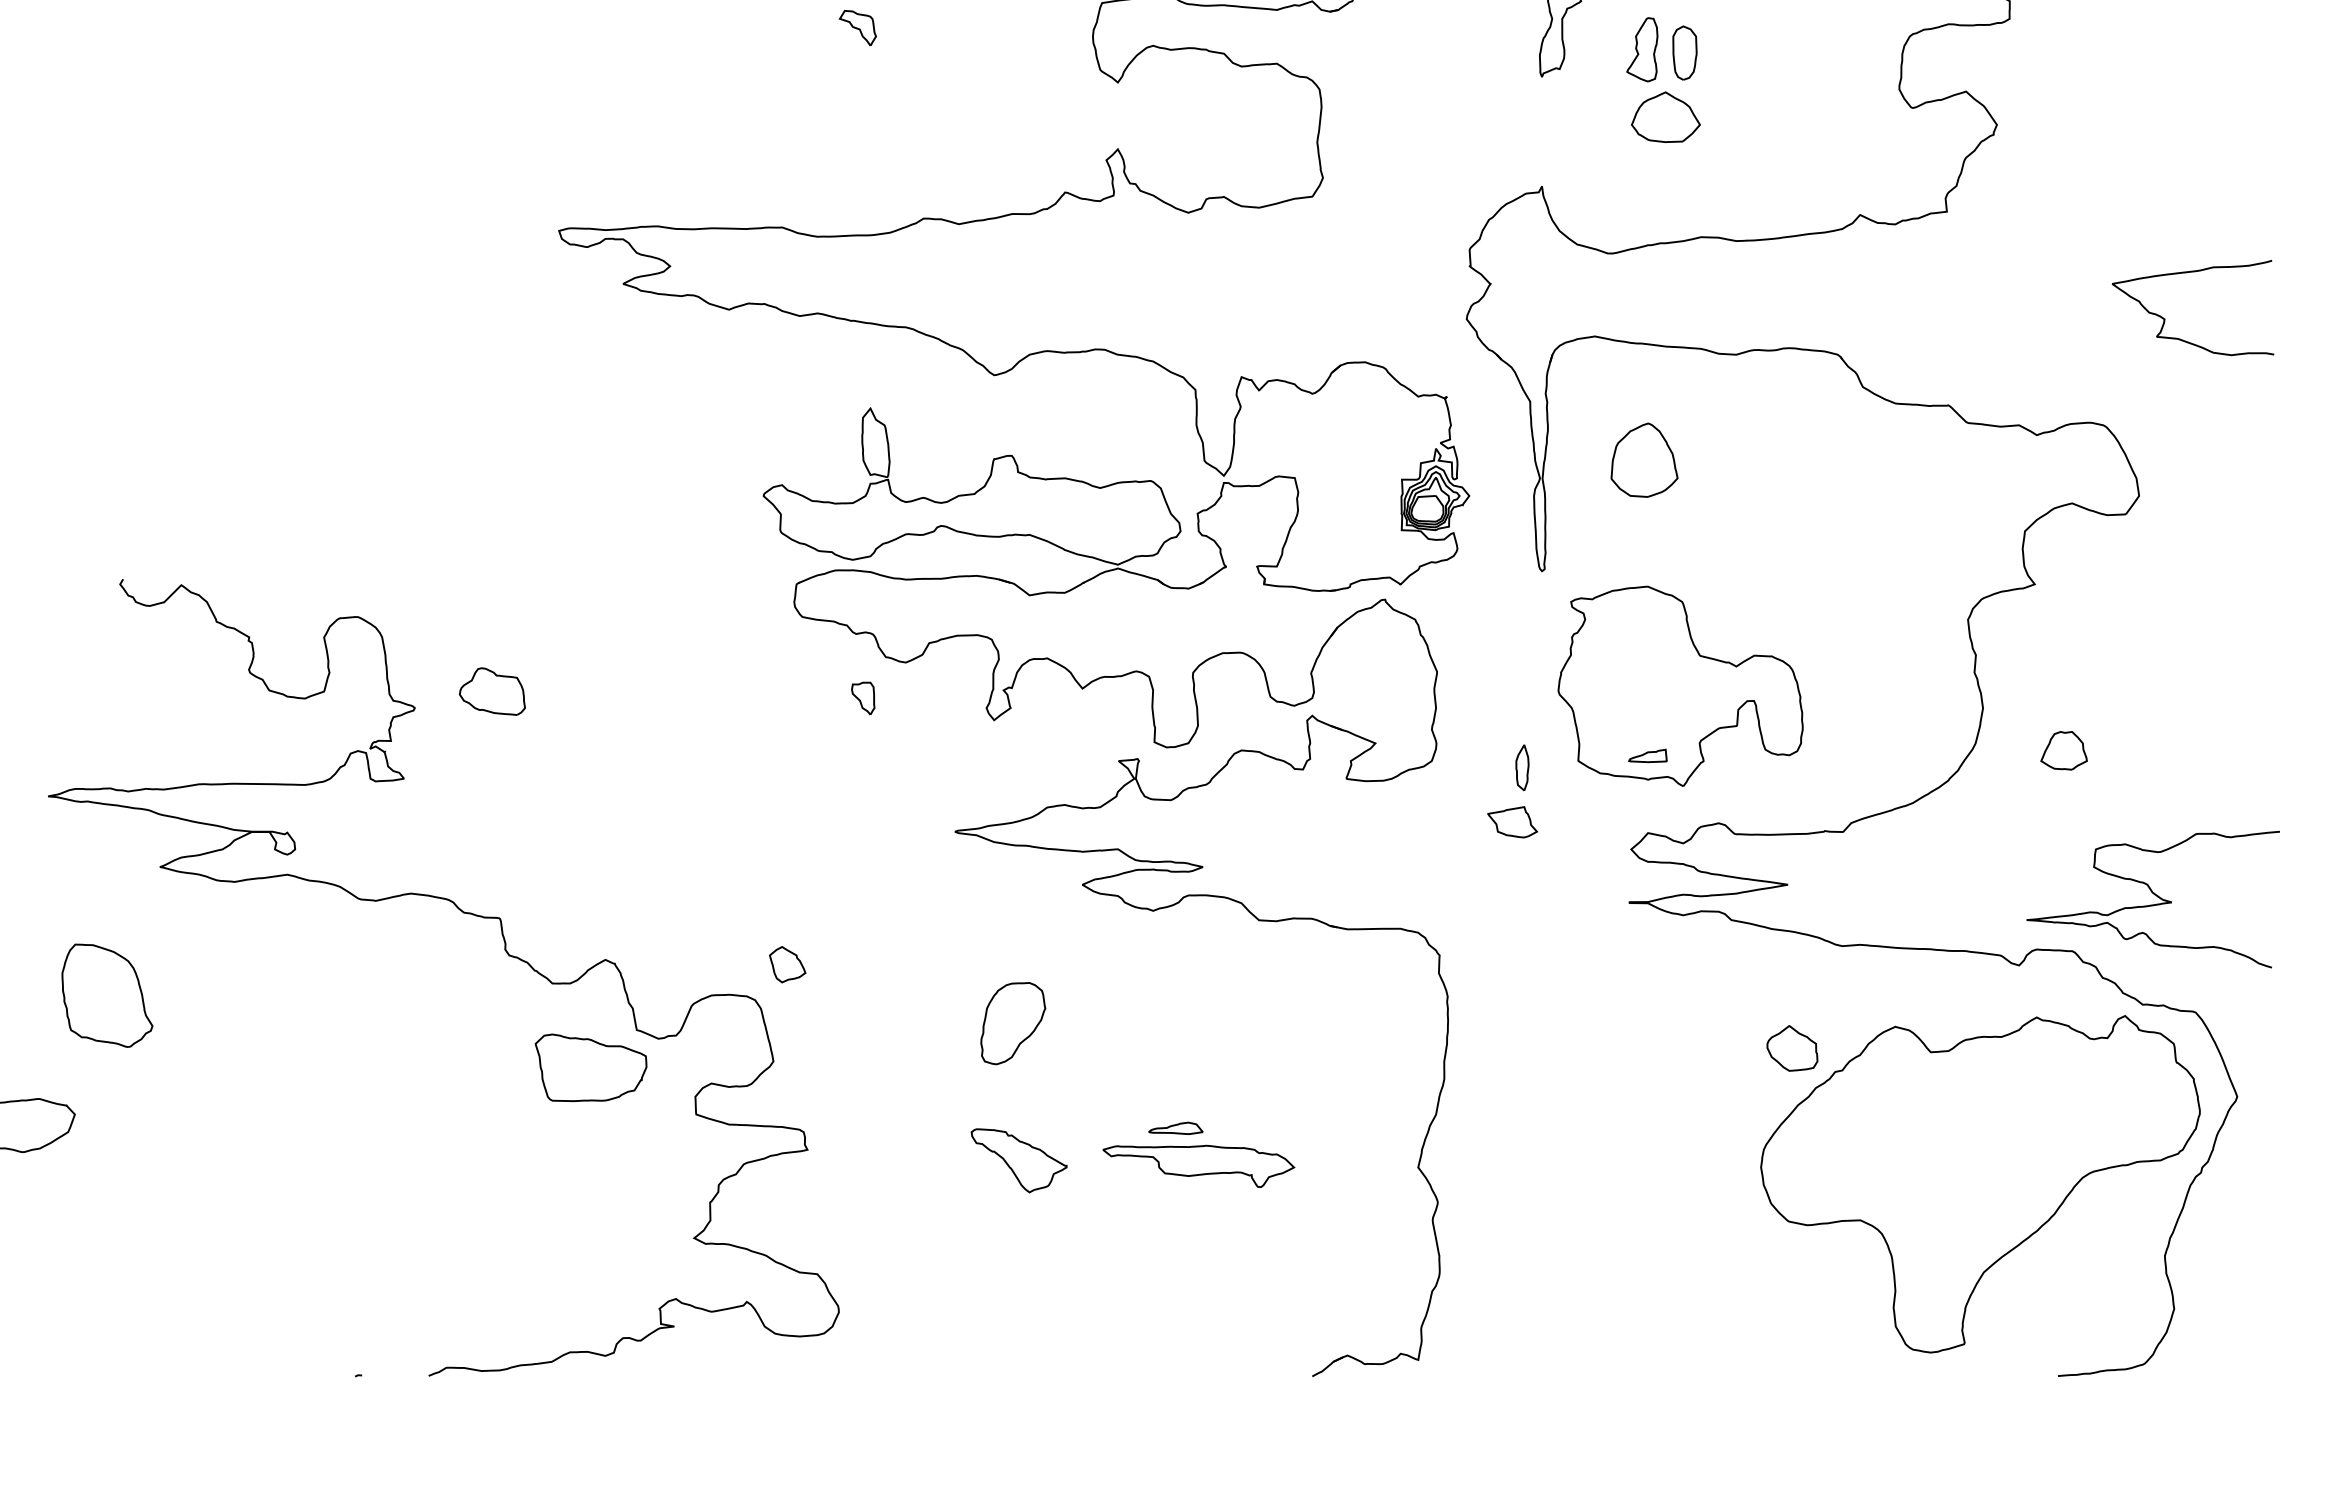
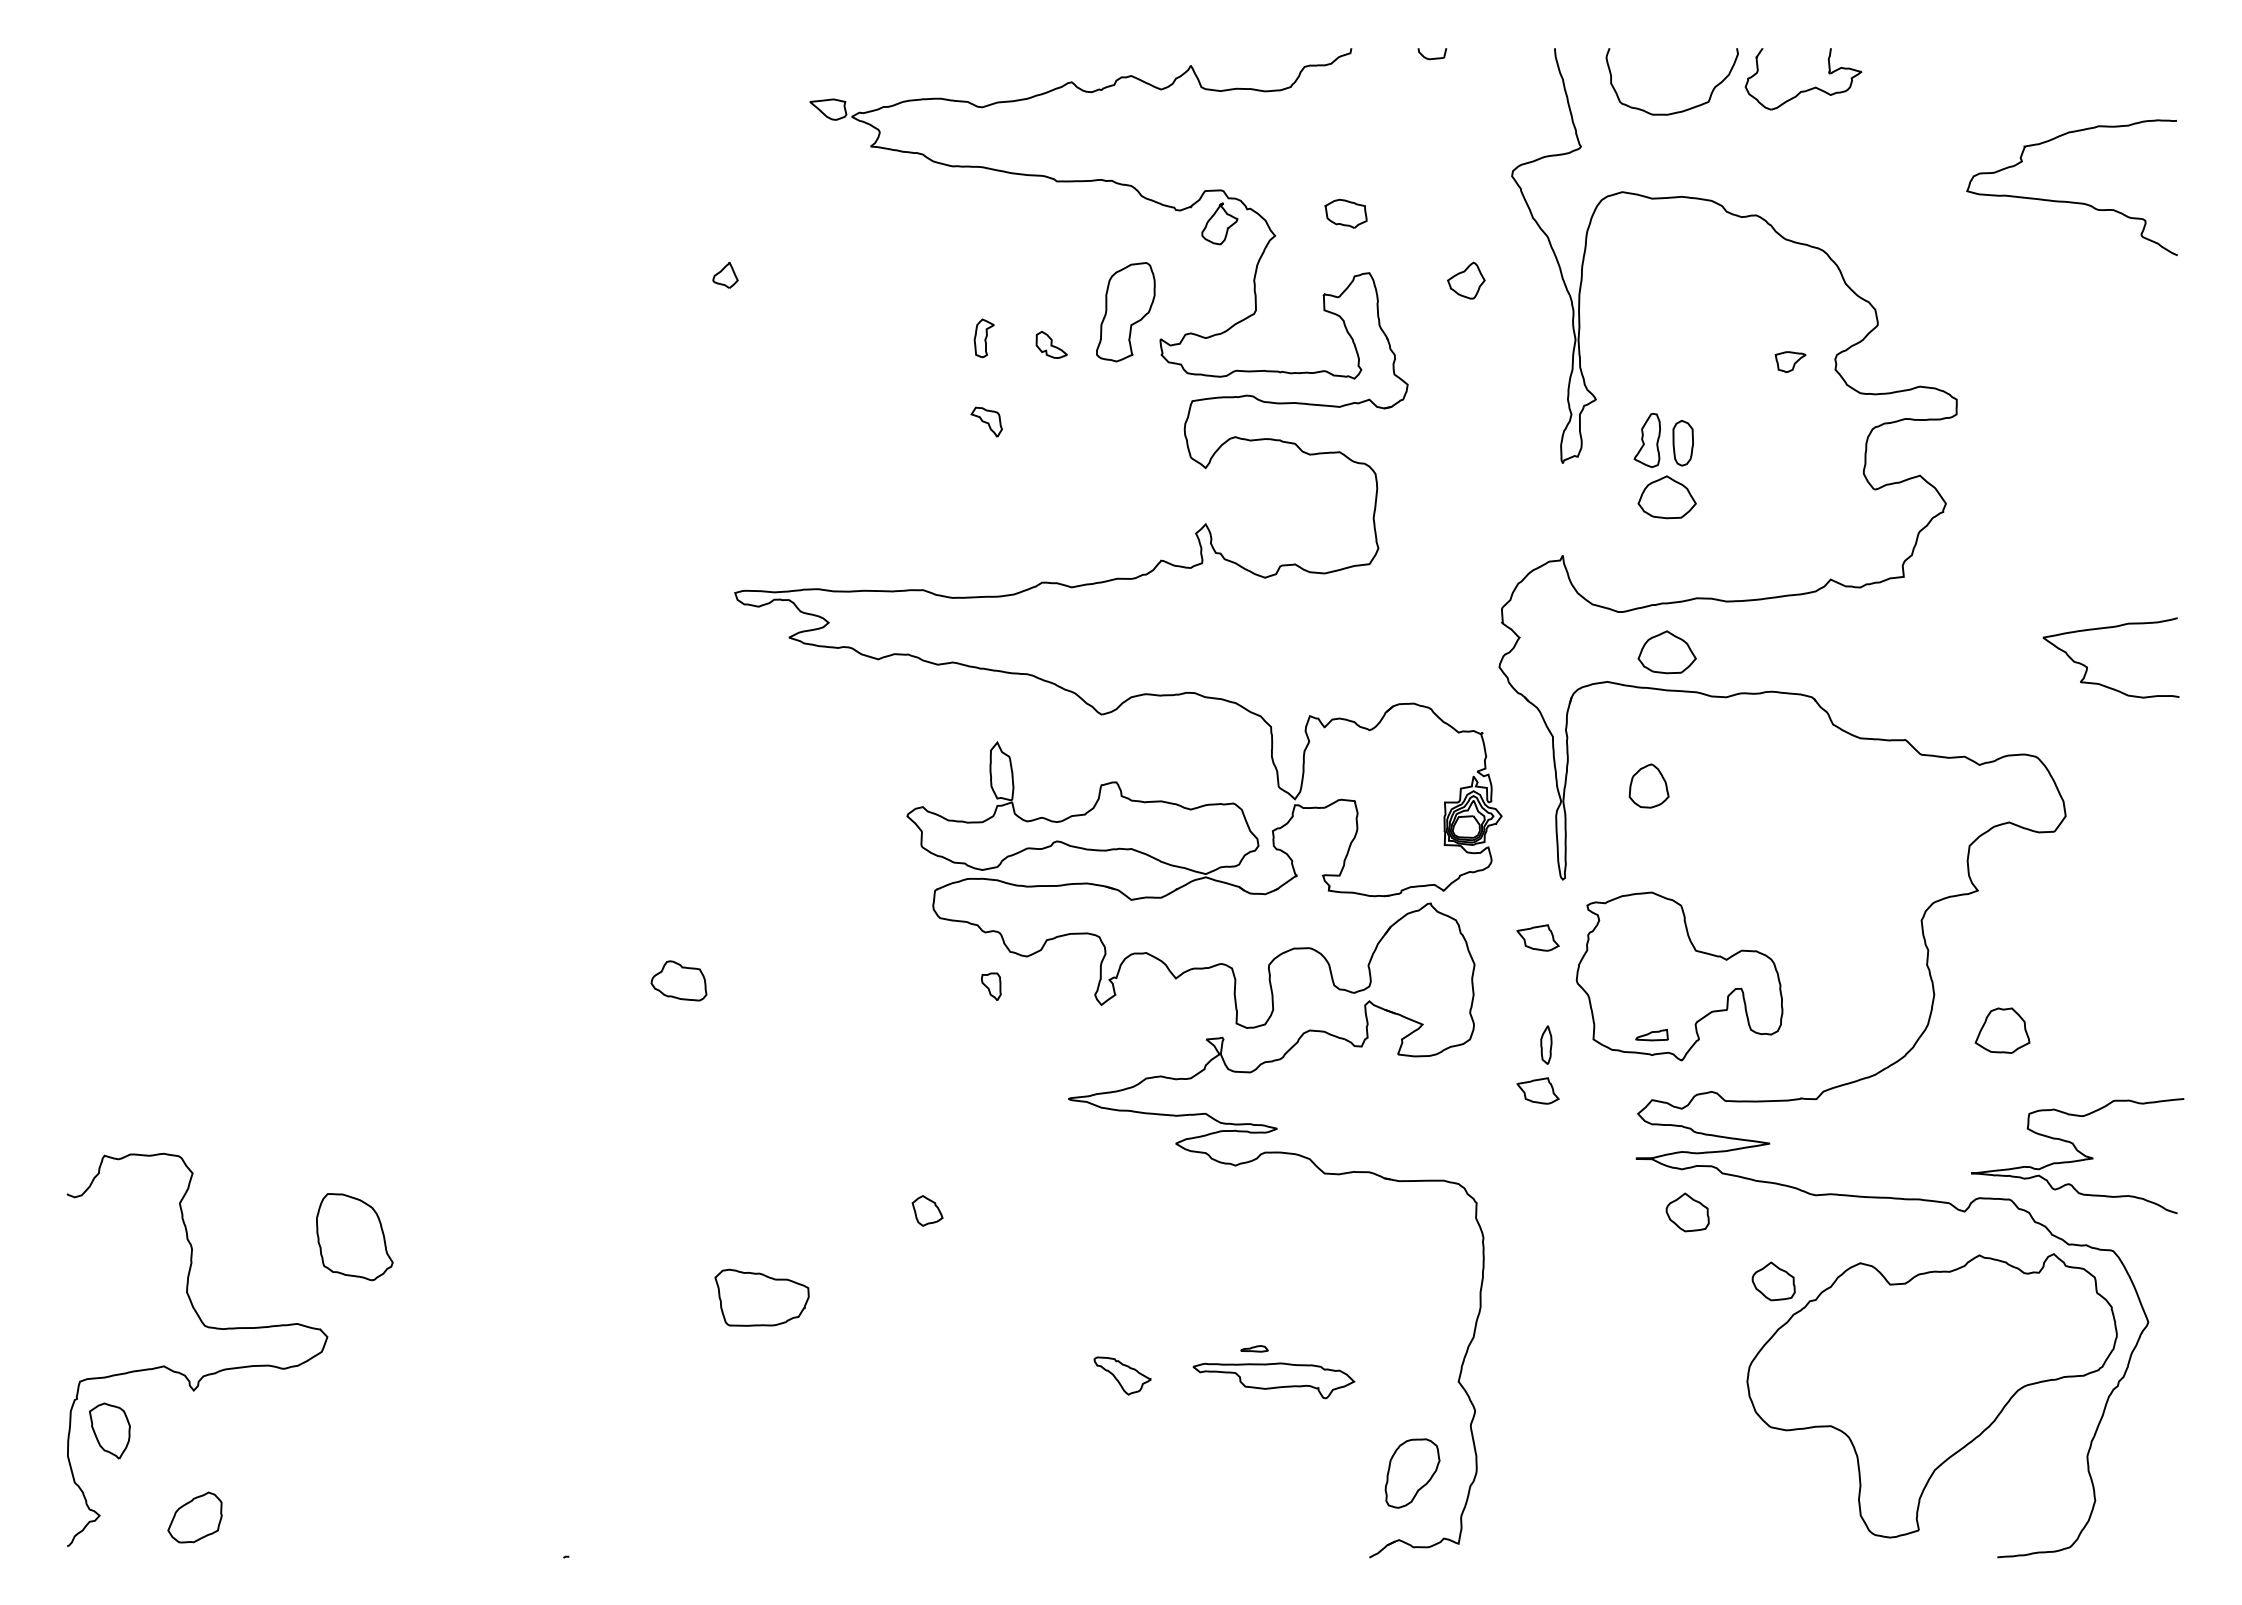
part: (1665, 301) -> (1666, 652), added
part: (1643, 459) -> (1648, 785), size x0.7
part: (1511, 639) -> (1537, 937), added
part: (2064, 750) -> (2002, 1030), size x1.4
curve: (464, 914) -> (655, 1168), removed
part: (1690, 966) -> (1687, 1212), added
part: (1013, 1023) -> (1412, 1473), moved
part: (1175, 1128) -> (1254, 1348), size x0.6
part: (1019, 1160) -> (1122, 1375), size x0.7

